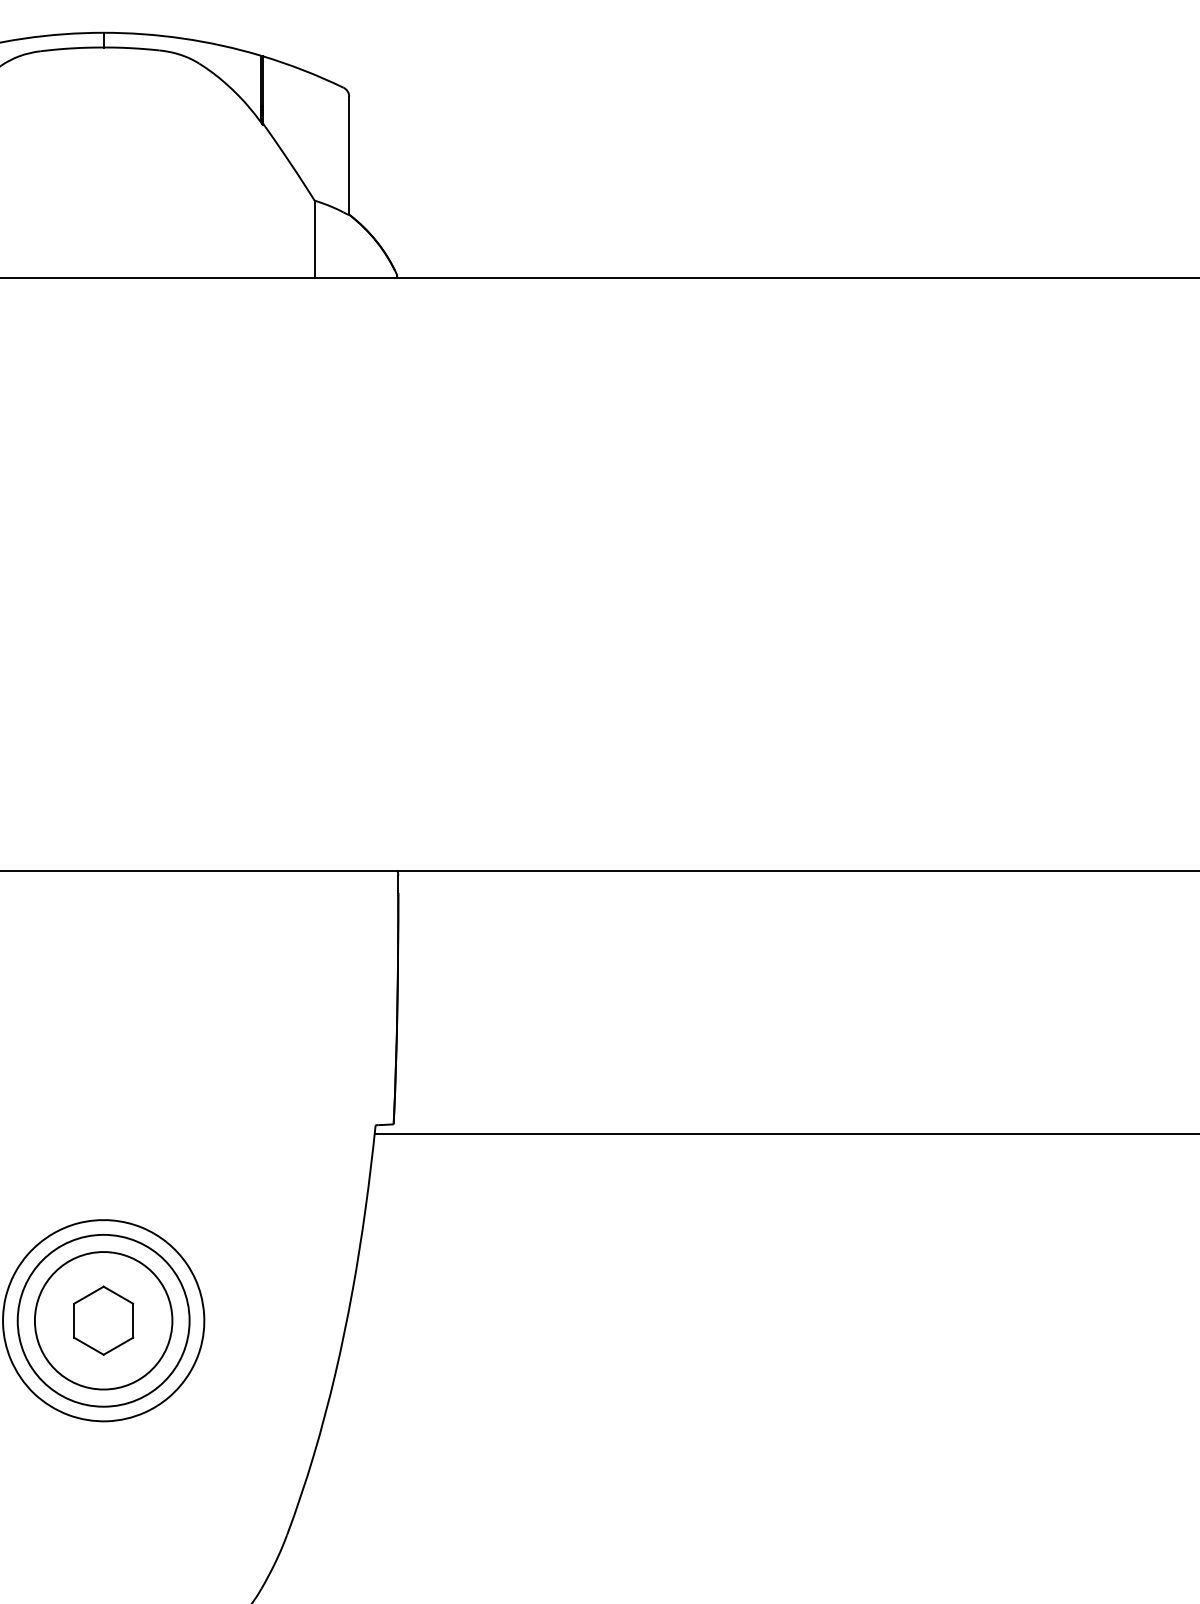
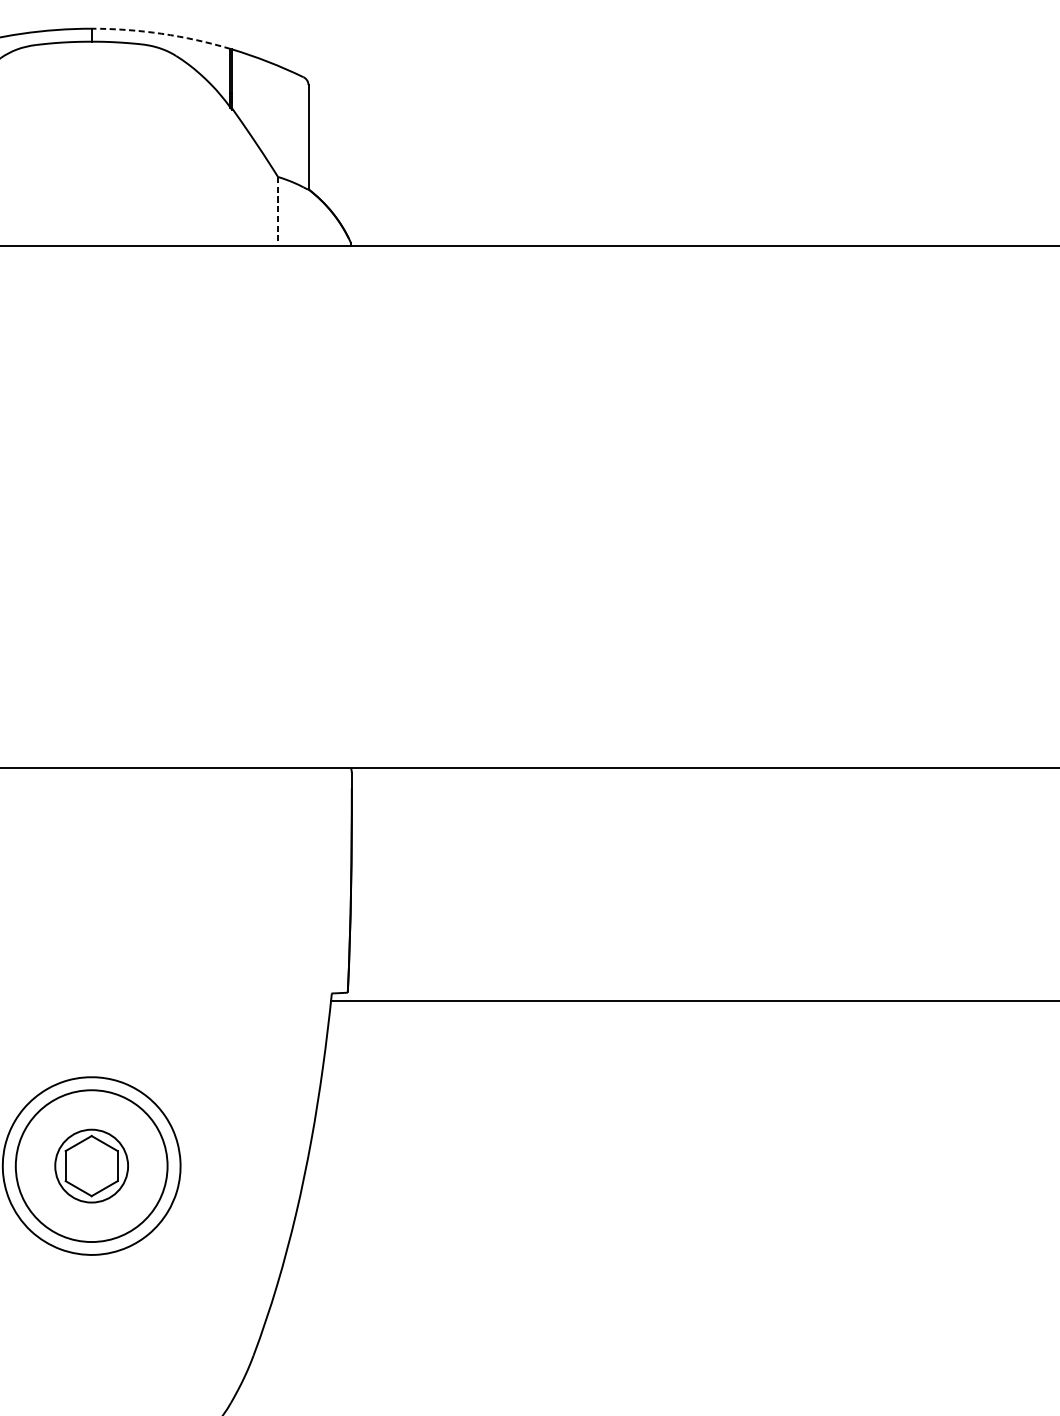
arc: (183, 38) -> (162, 33), solid -> dashed
line: (314, 239) -> (277, 211), solid -> dashed
circle: (103, 1320) -> (91, 1165), size x0.6

